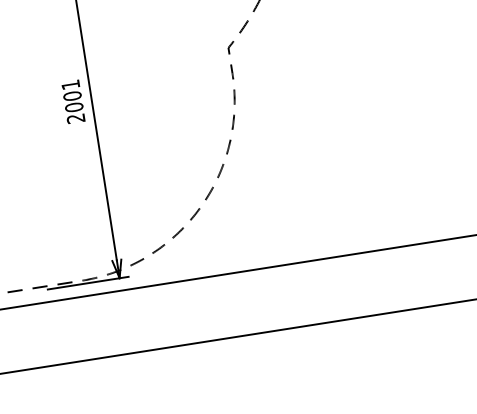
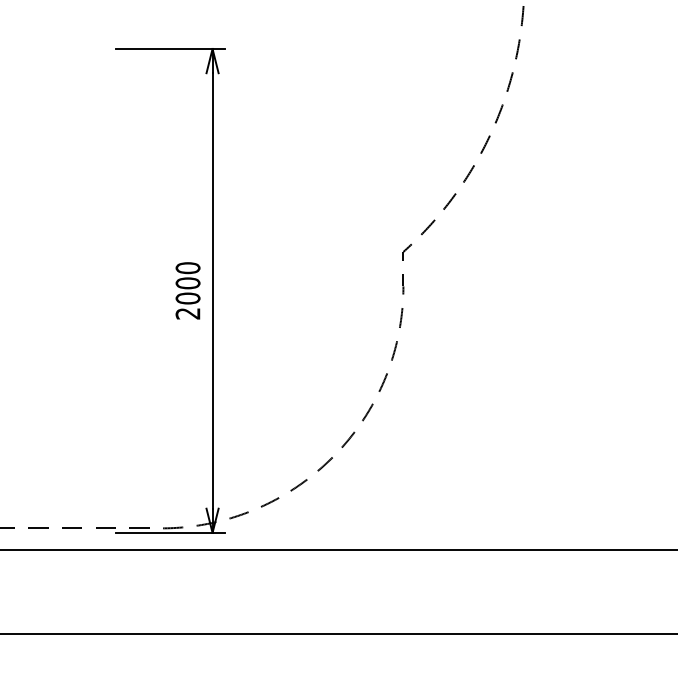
text: (70, 85) -> (187, 268), 2001 -> 2000

